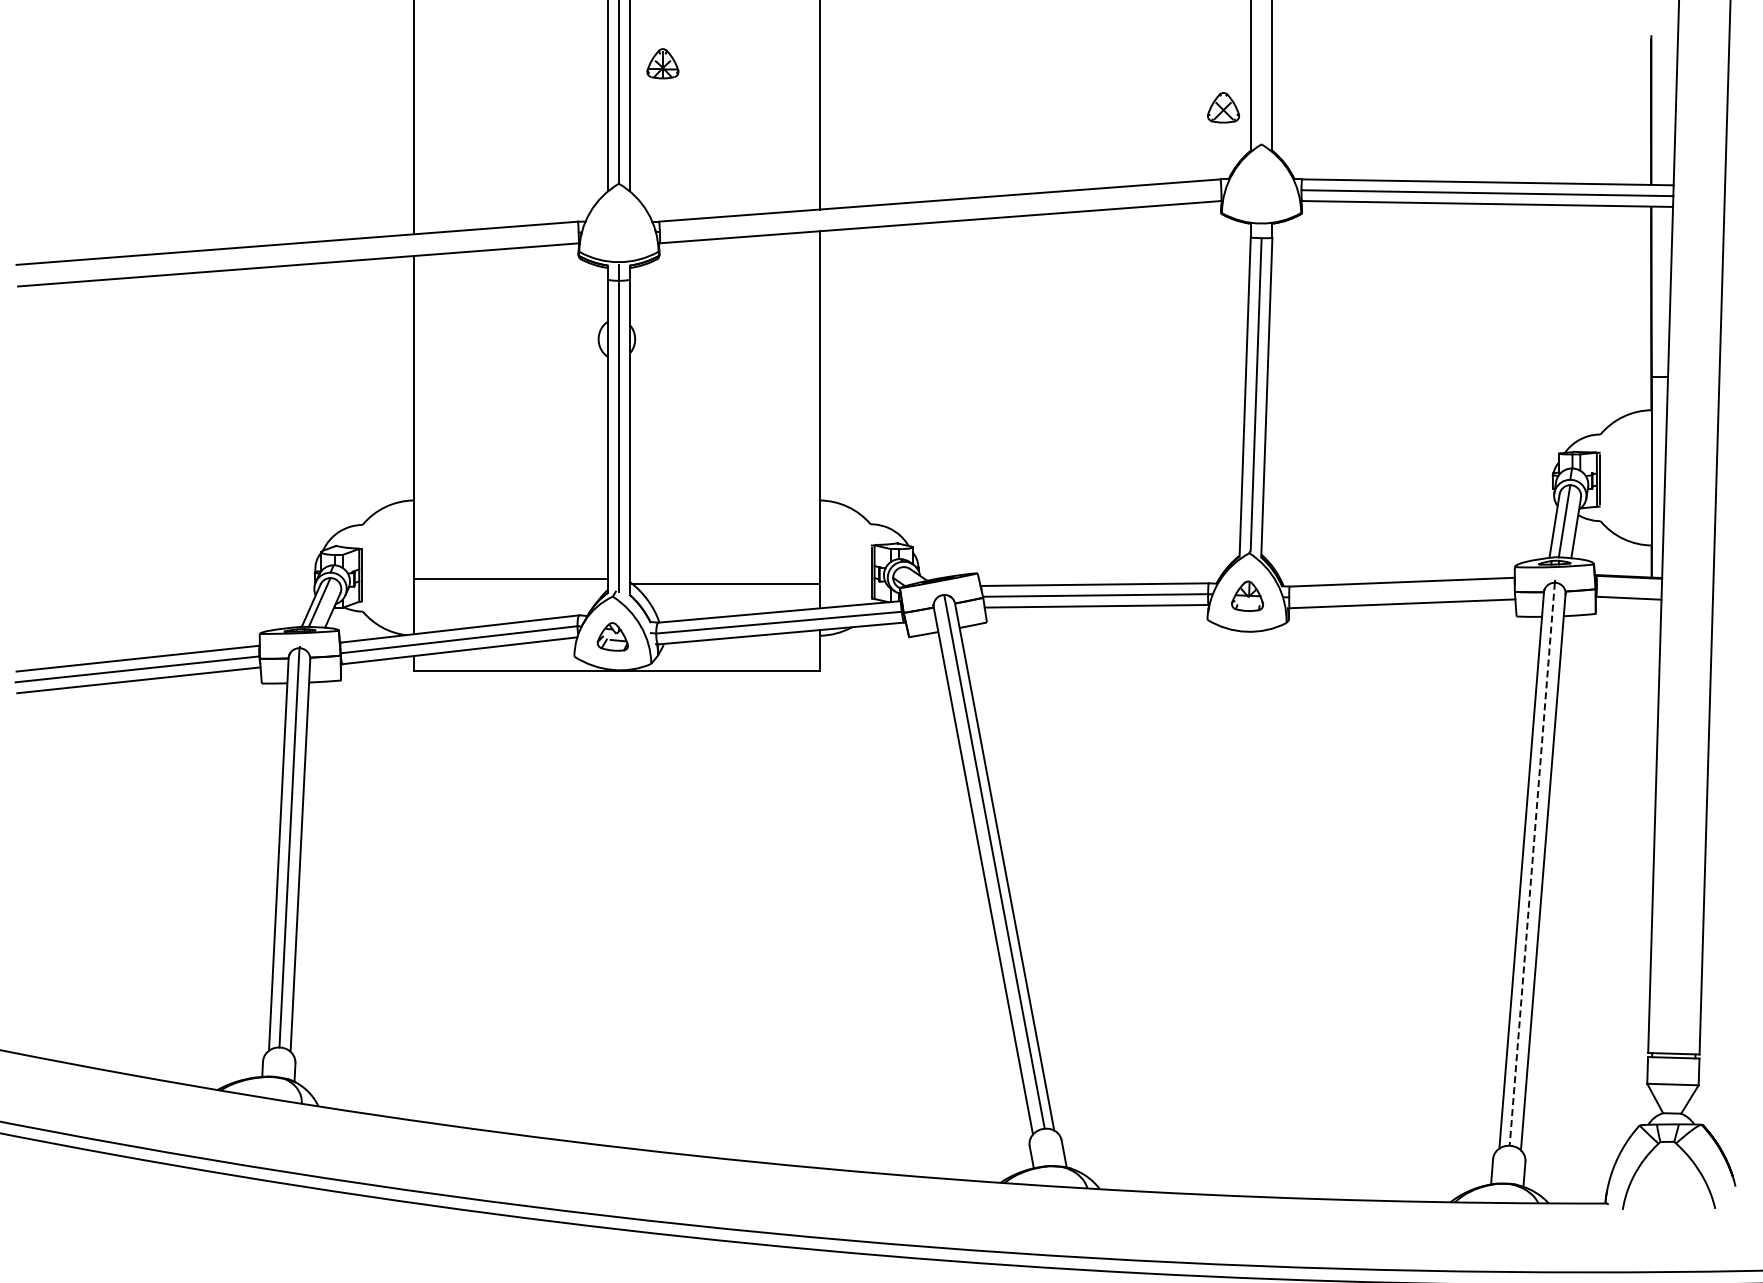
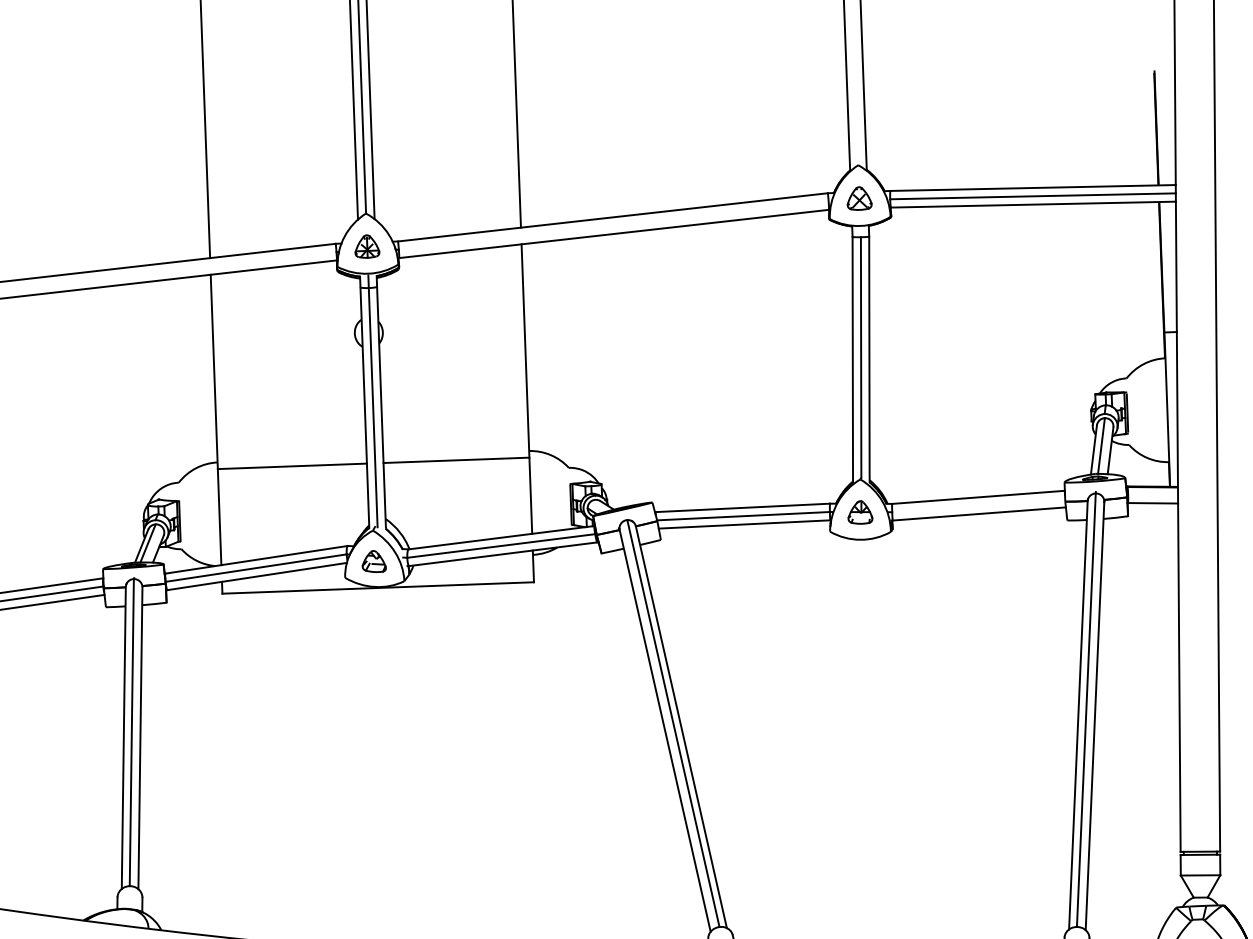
part: (662, 63) -> (366, 246), moved
part: (1223, 107) -> (859, 198), moved
line: (510, 579) -> (291, 466), moved
line: (724, 584) -> (456, 460), moved
line: (1532, 864) -> (1086, 710), dashed -> solid

